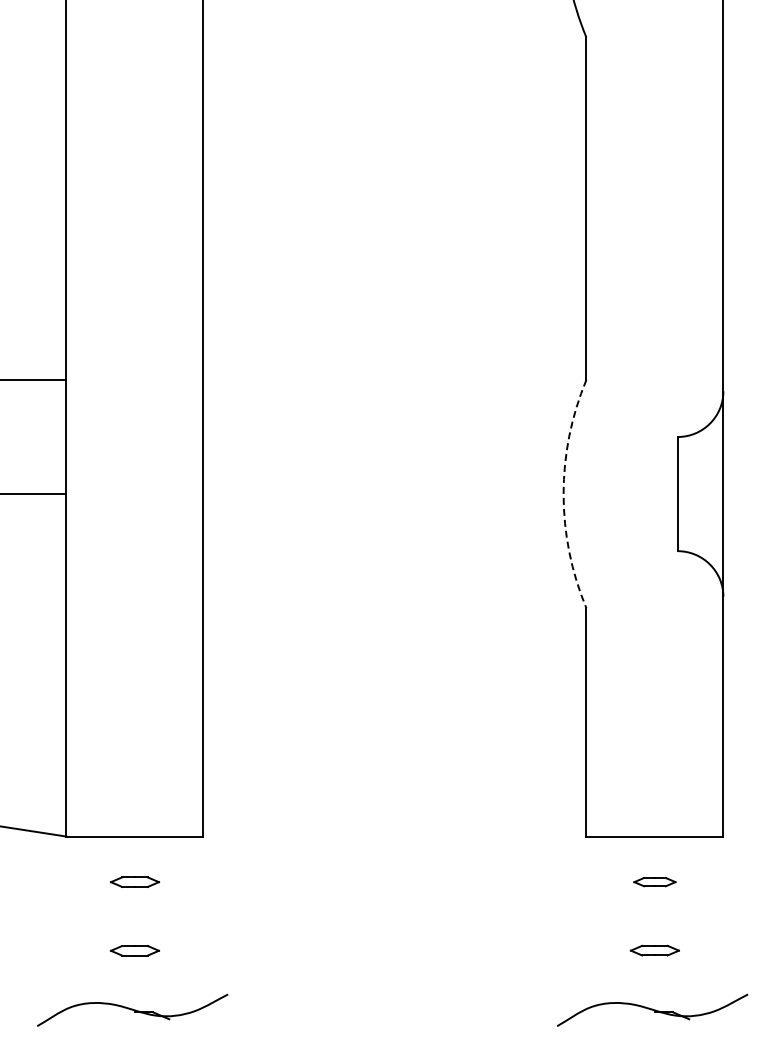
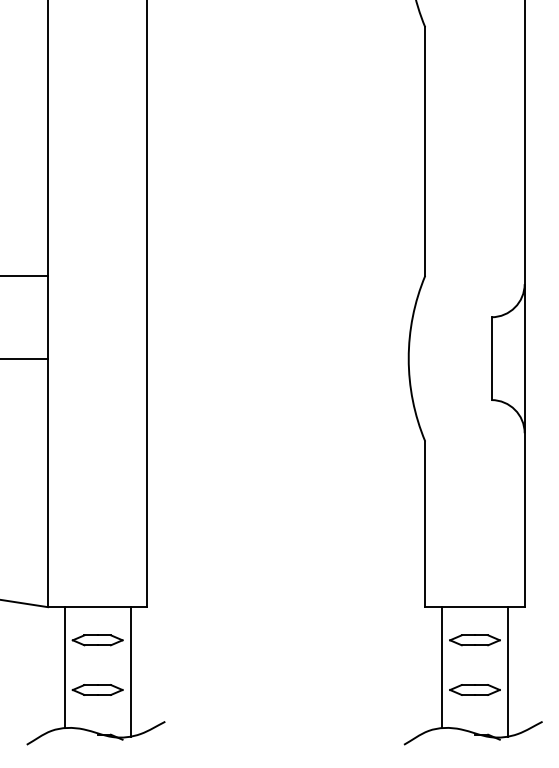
arc: (563, 494) -> (408, 358), dashed -> solid
part: (134, 881) -> (97, 639), size x1.43
part: (654, 881) -> (474, 639), size x1.67
line: (89, 919) -> (64, 667), added
line: (609, 919) -> (442, 667), added
line: (180, 925) -> (130, 671), added
line: (700, 925) -> (508, 671), added
part: (134, 950) -> (97, 689), size x1.43
part: (654, 950) -> (474, 689), size x1.43

